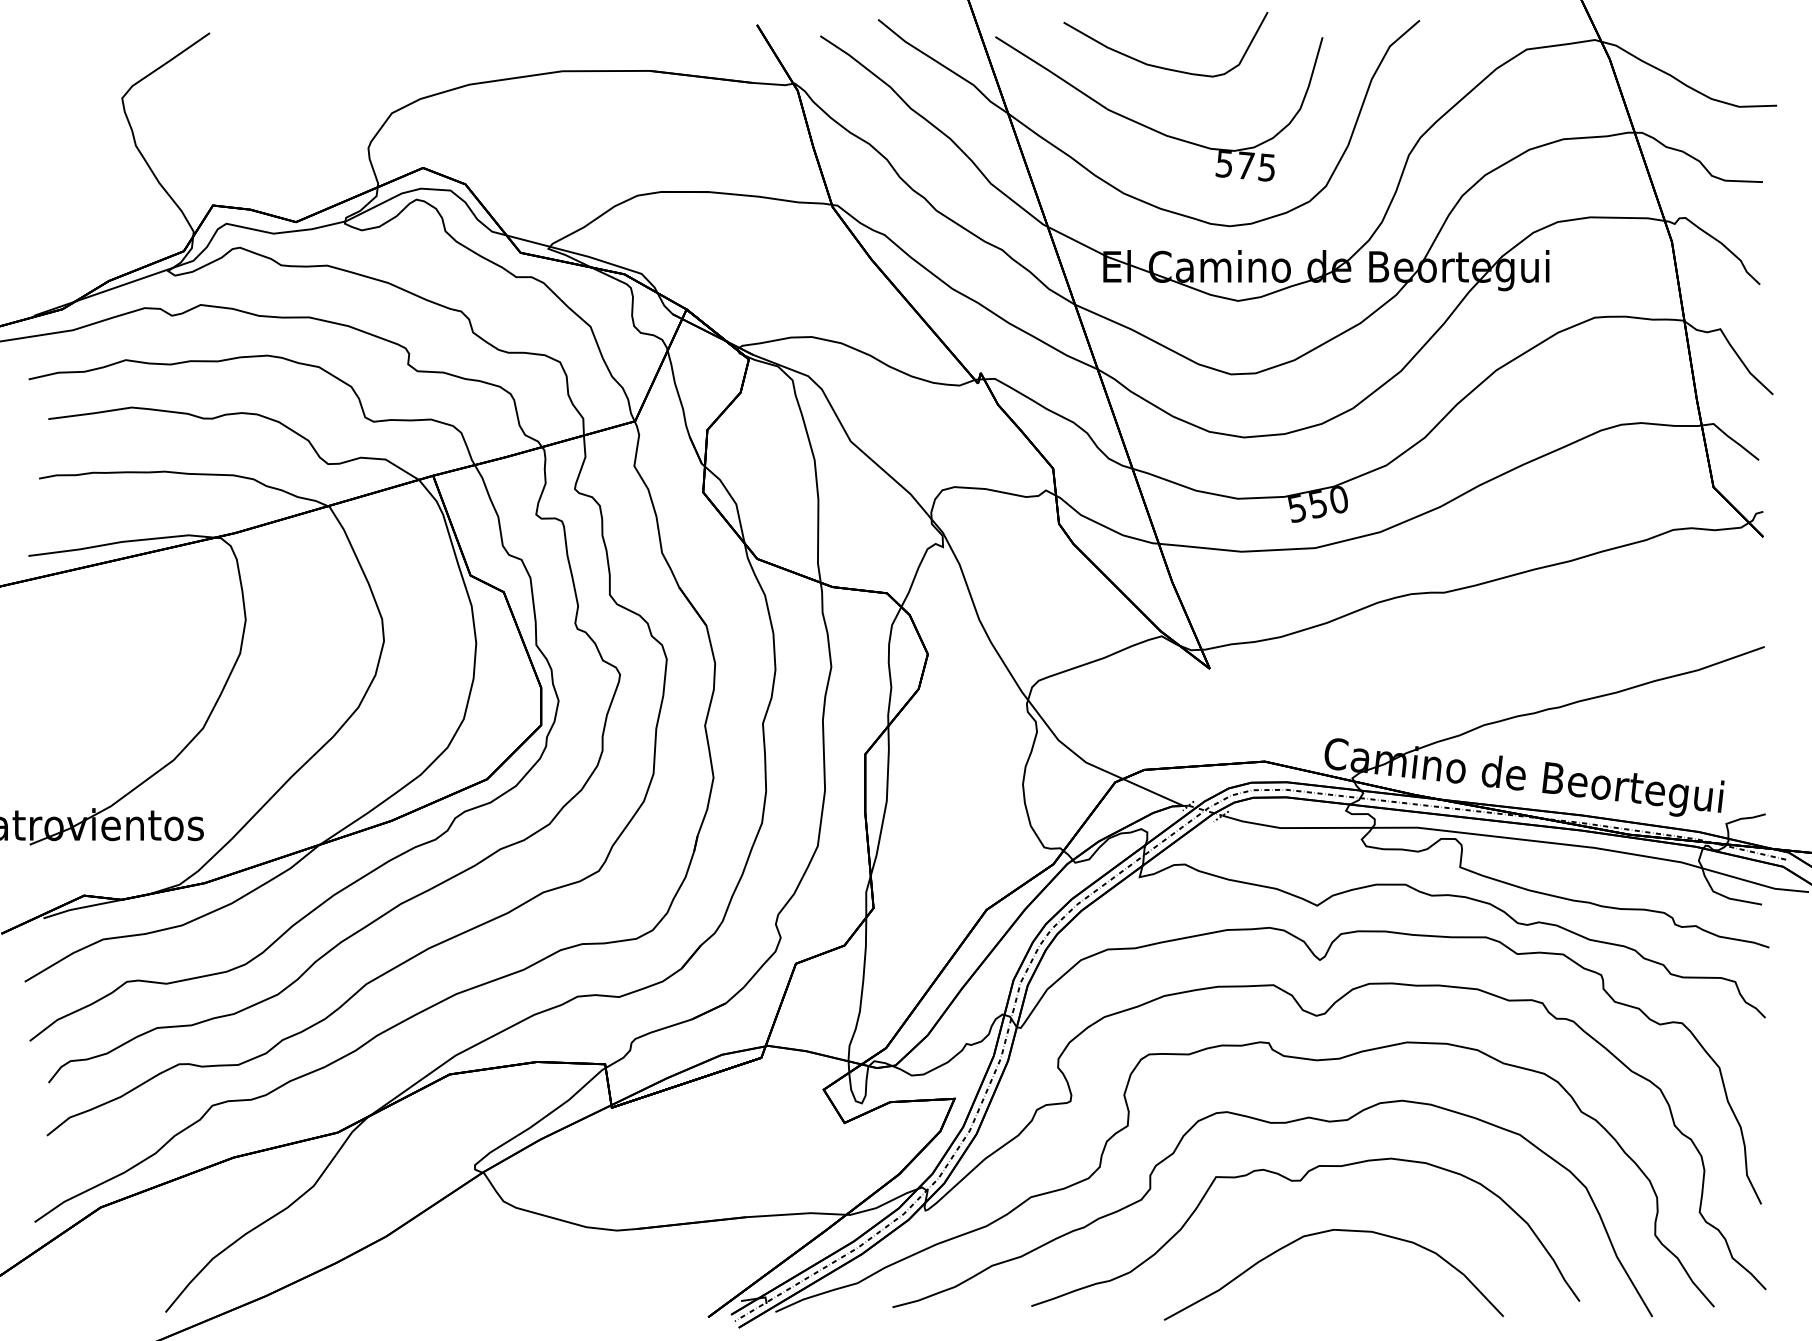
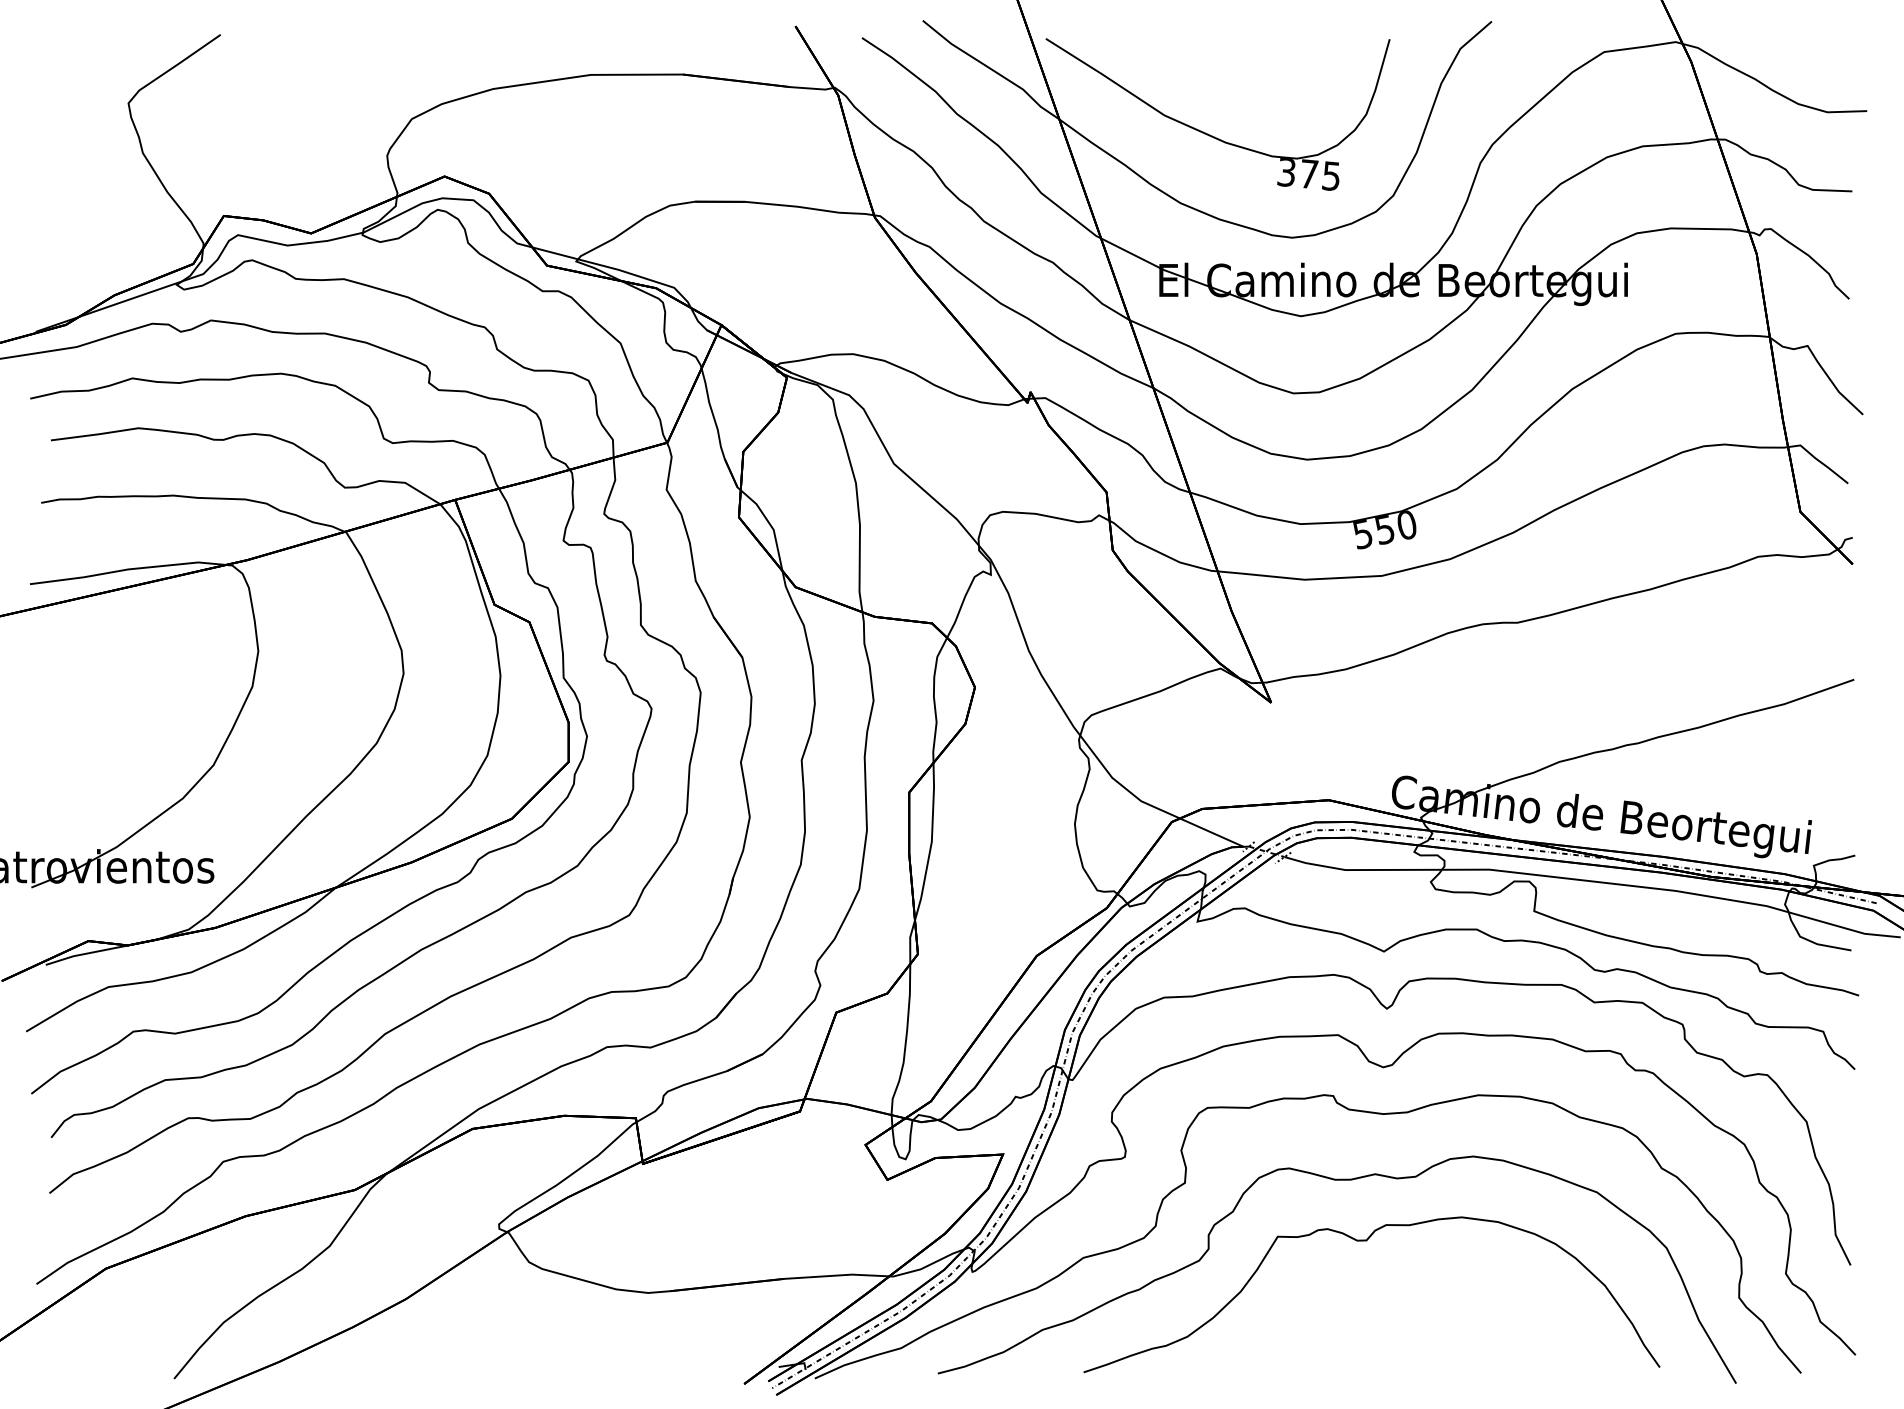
curve: (1158, 66) -> (1217, 69), removed
text: (1224, 164) -> (1286, 172), 575 -> 375
curve: (1324, 1233) -> (1391, 1295), removed

